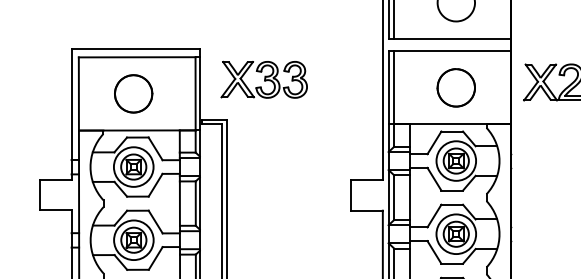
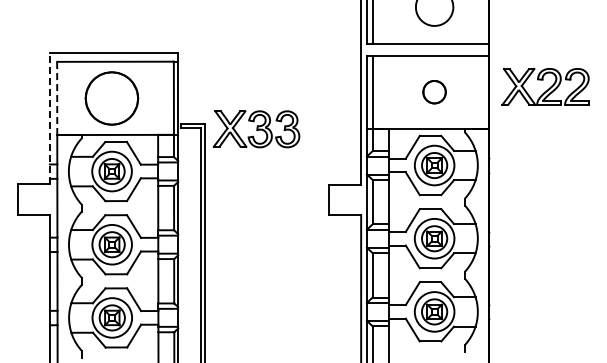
part: (264, 80) -> (256, 129), moved
part: (456, 87) -> (434, 91), size x0.6
part: (133, 93) -> (111, 97), size x1.4
line: (79, 94) -> (57, 98), solid -> dashed
line: (71, 114) -> (49, 118), solid -> dashed

